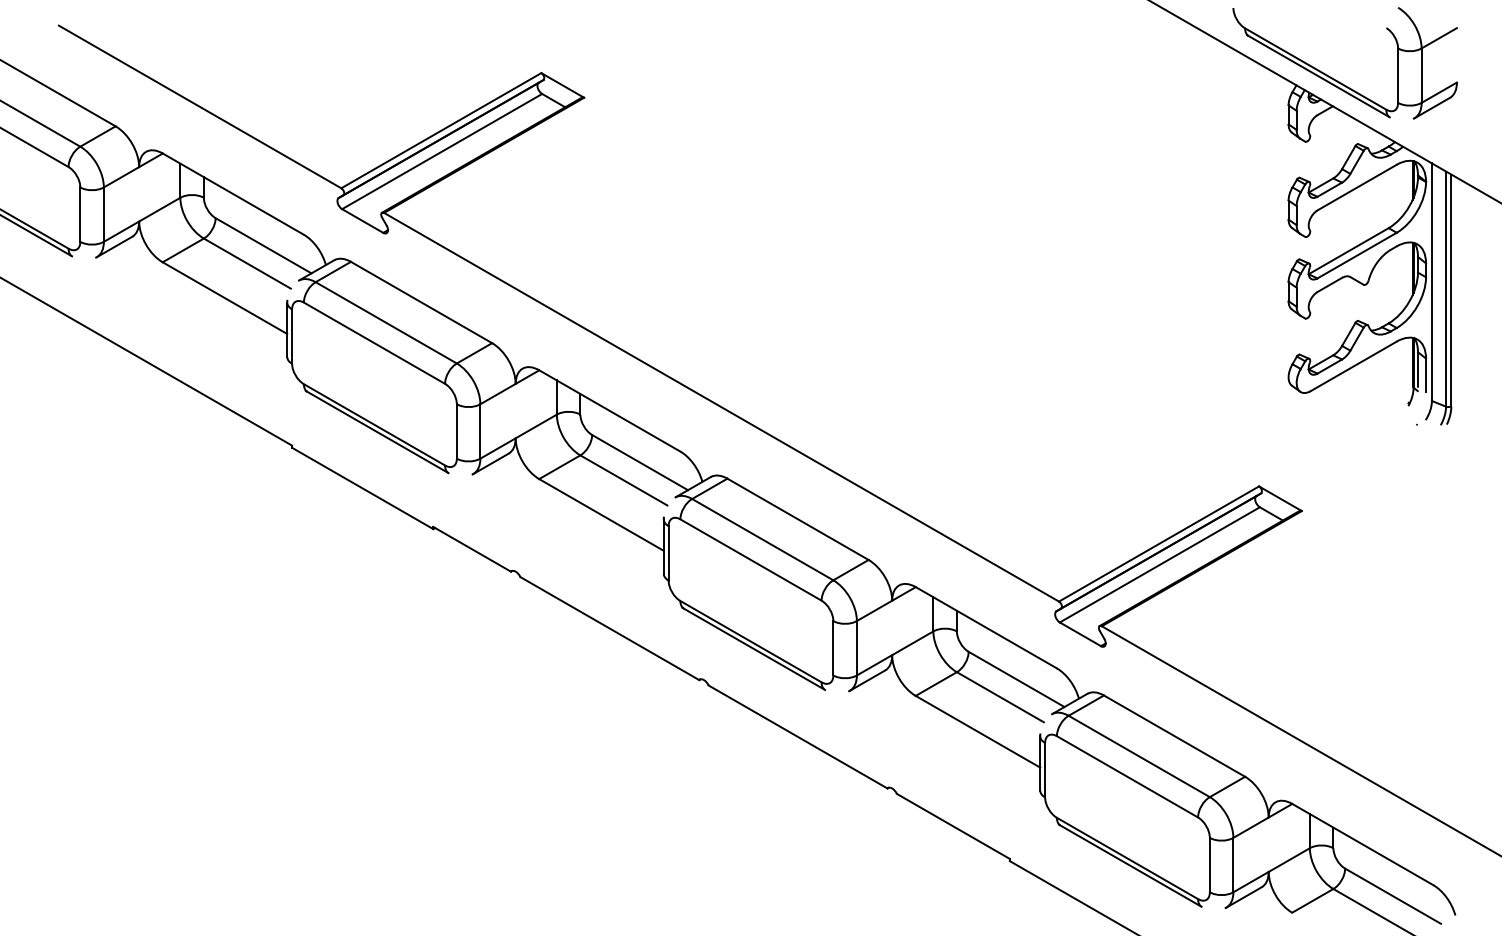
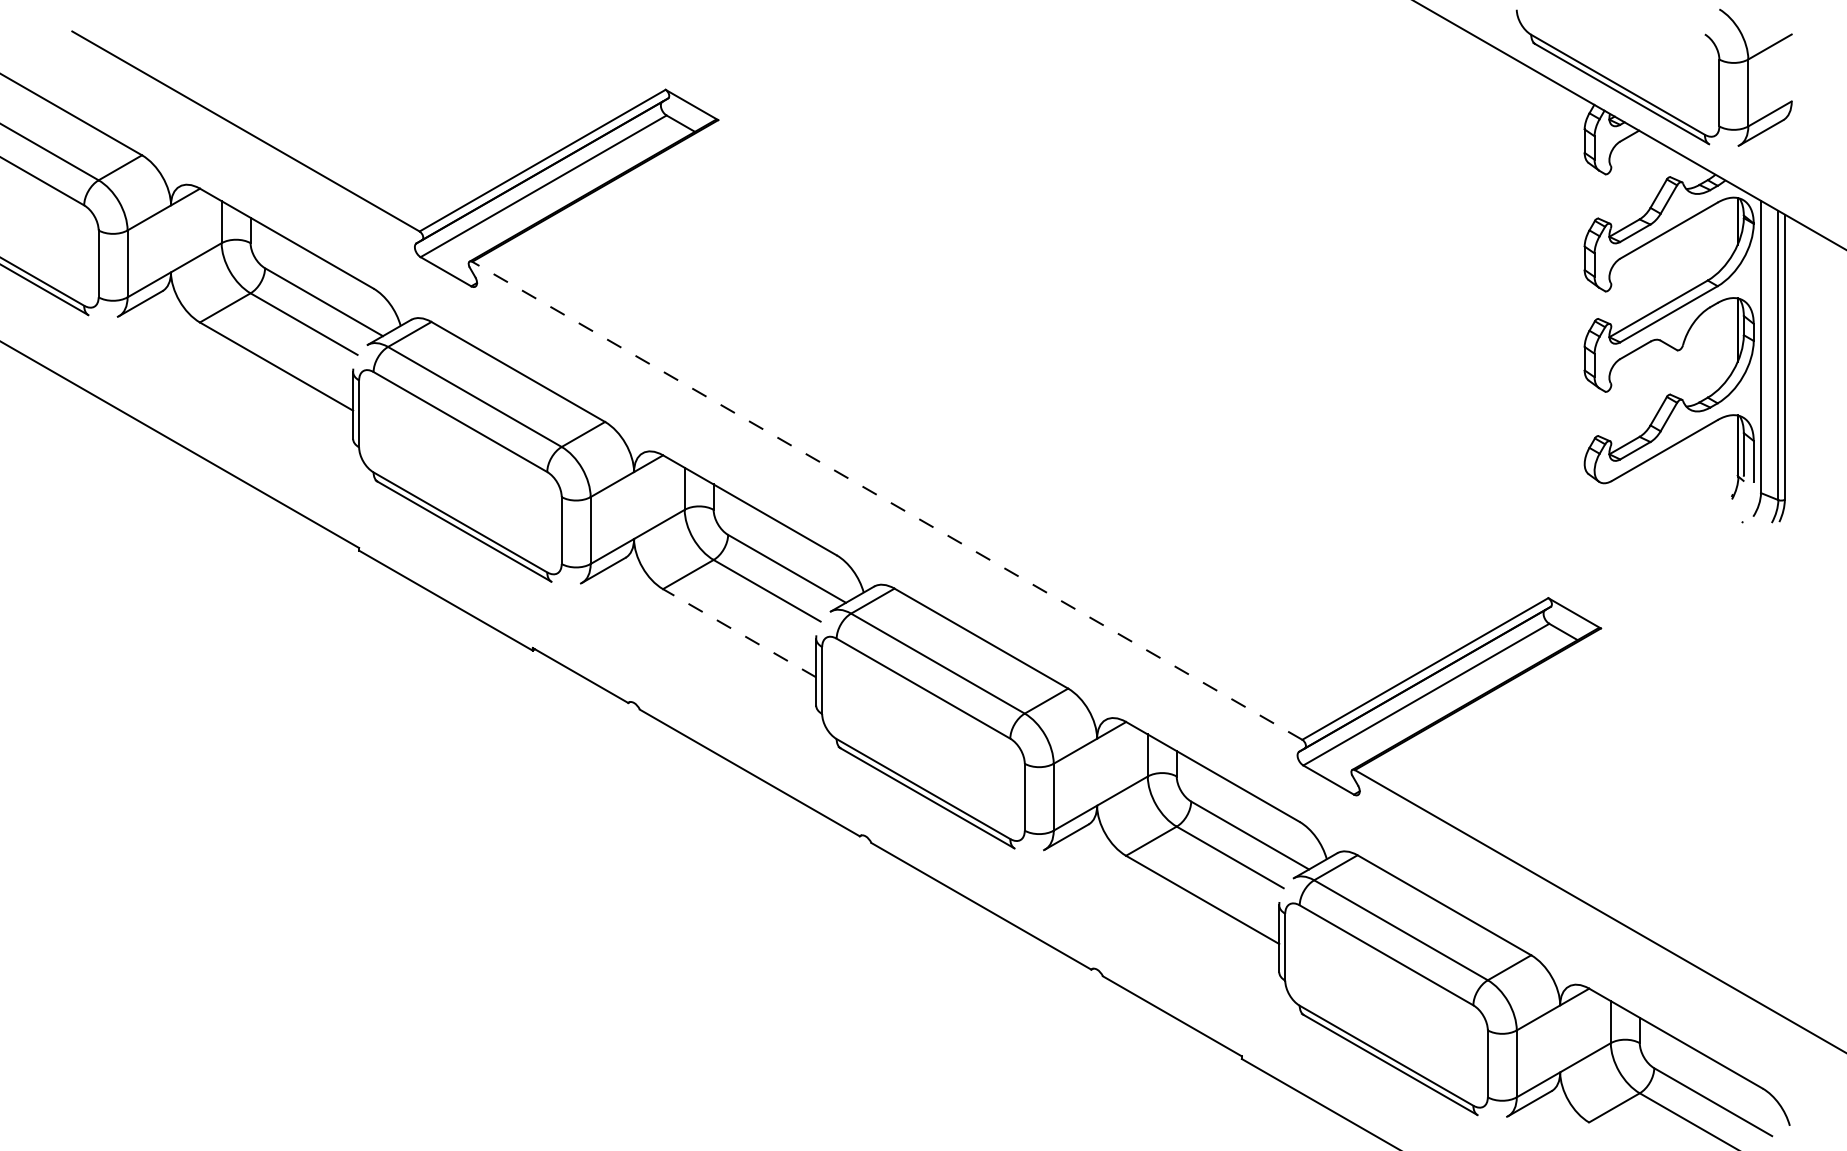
line: (721, 407) -> (887, 501), solid -> dashed
line: (601, 514) -> (739, 632), solid -> dashed

